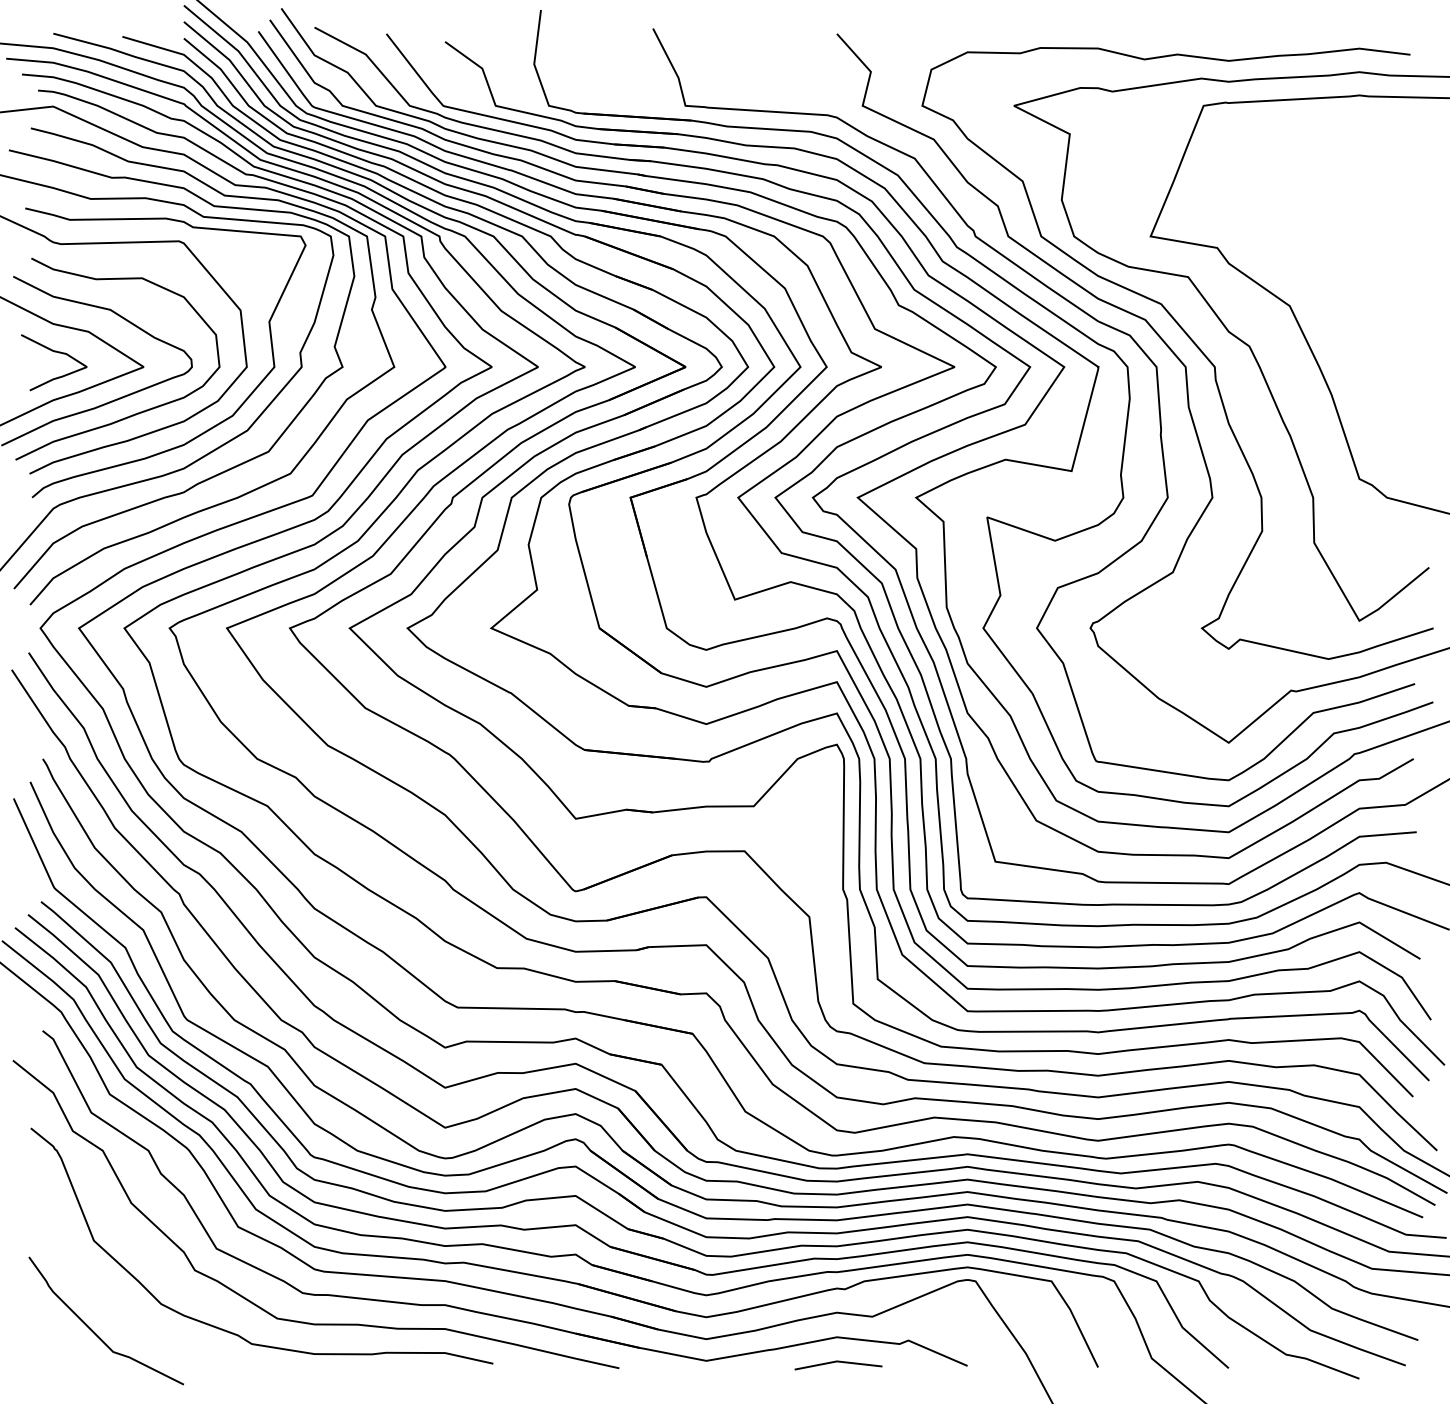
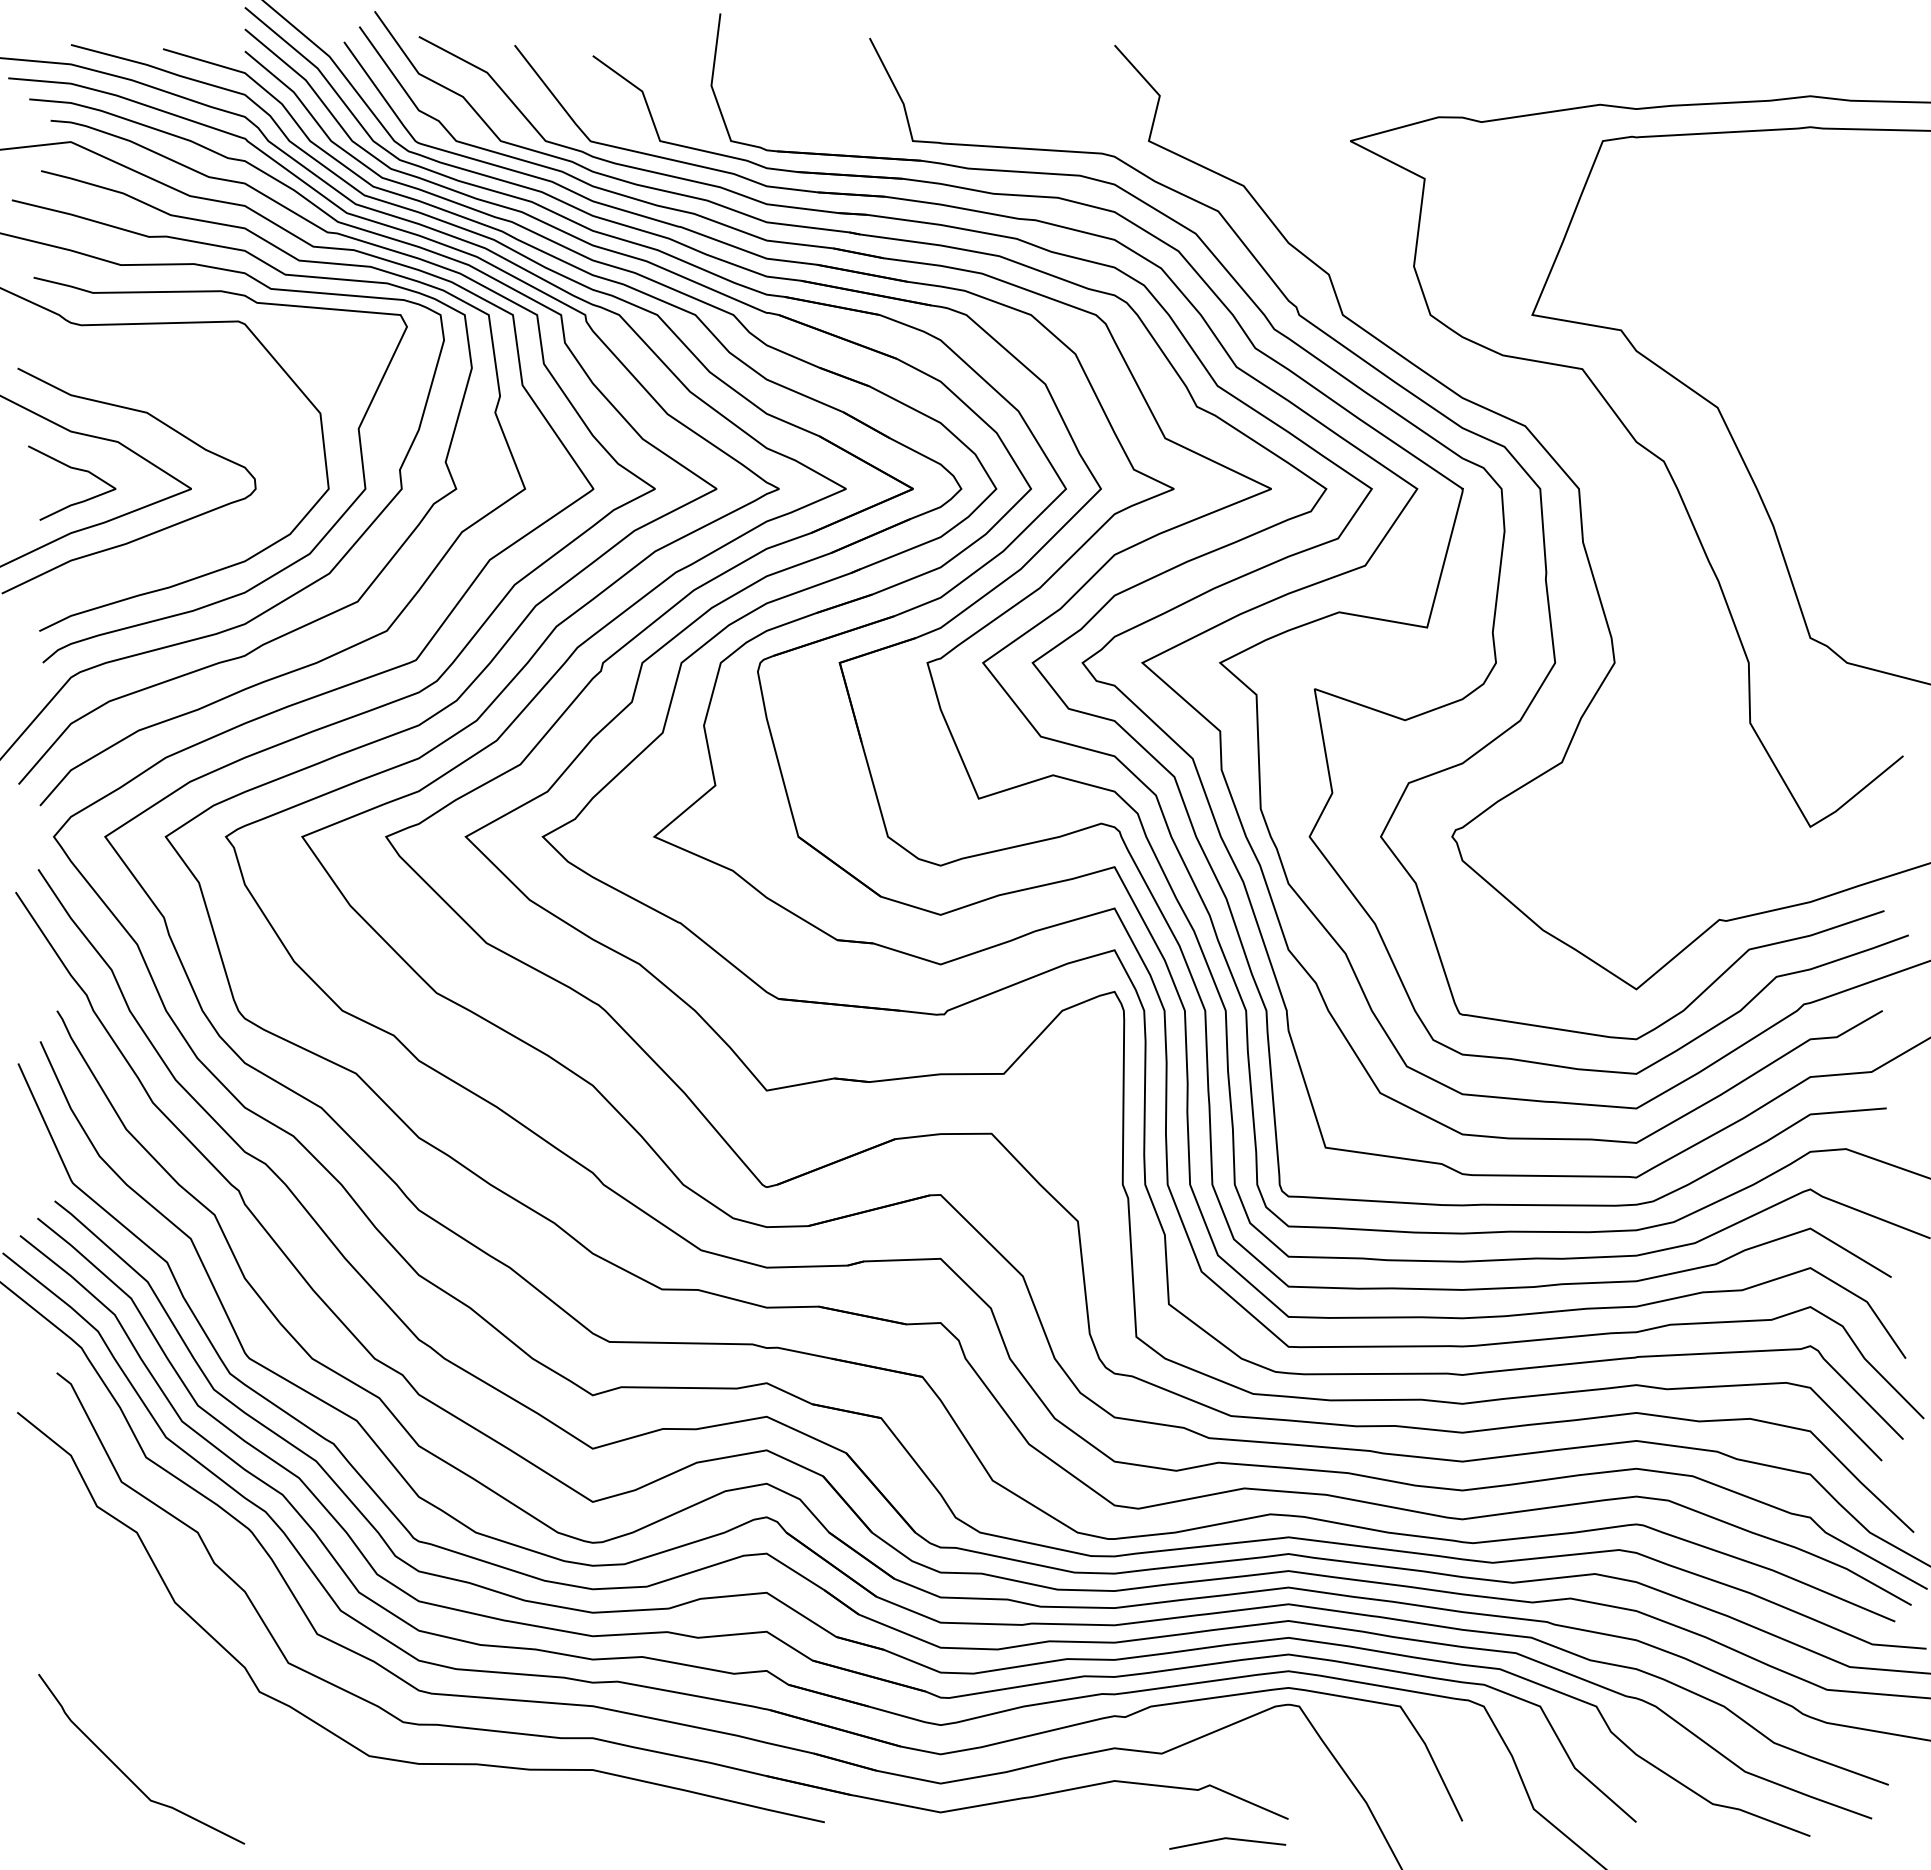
curve: (1192, 342) -> (1588, 456), removed
curve: (136, 413) -> (181, 550), removed
curve: (232, 1332) -> (309, 1774), removed
line: (838, 1362) -> (1227, 1839), moved

